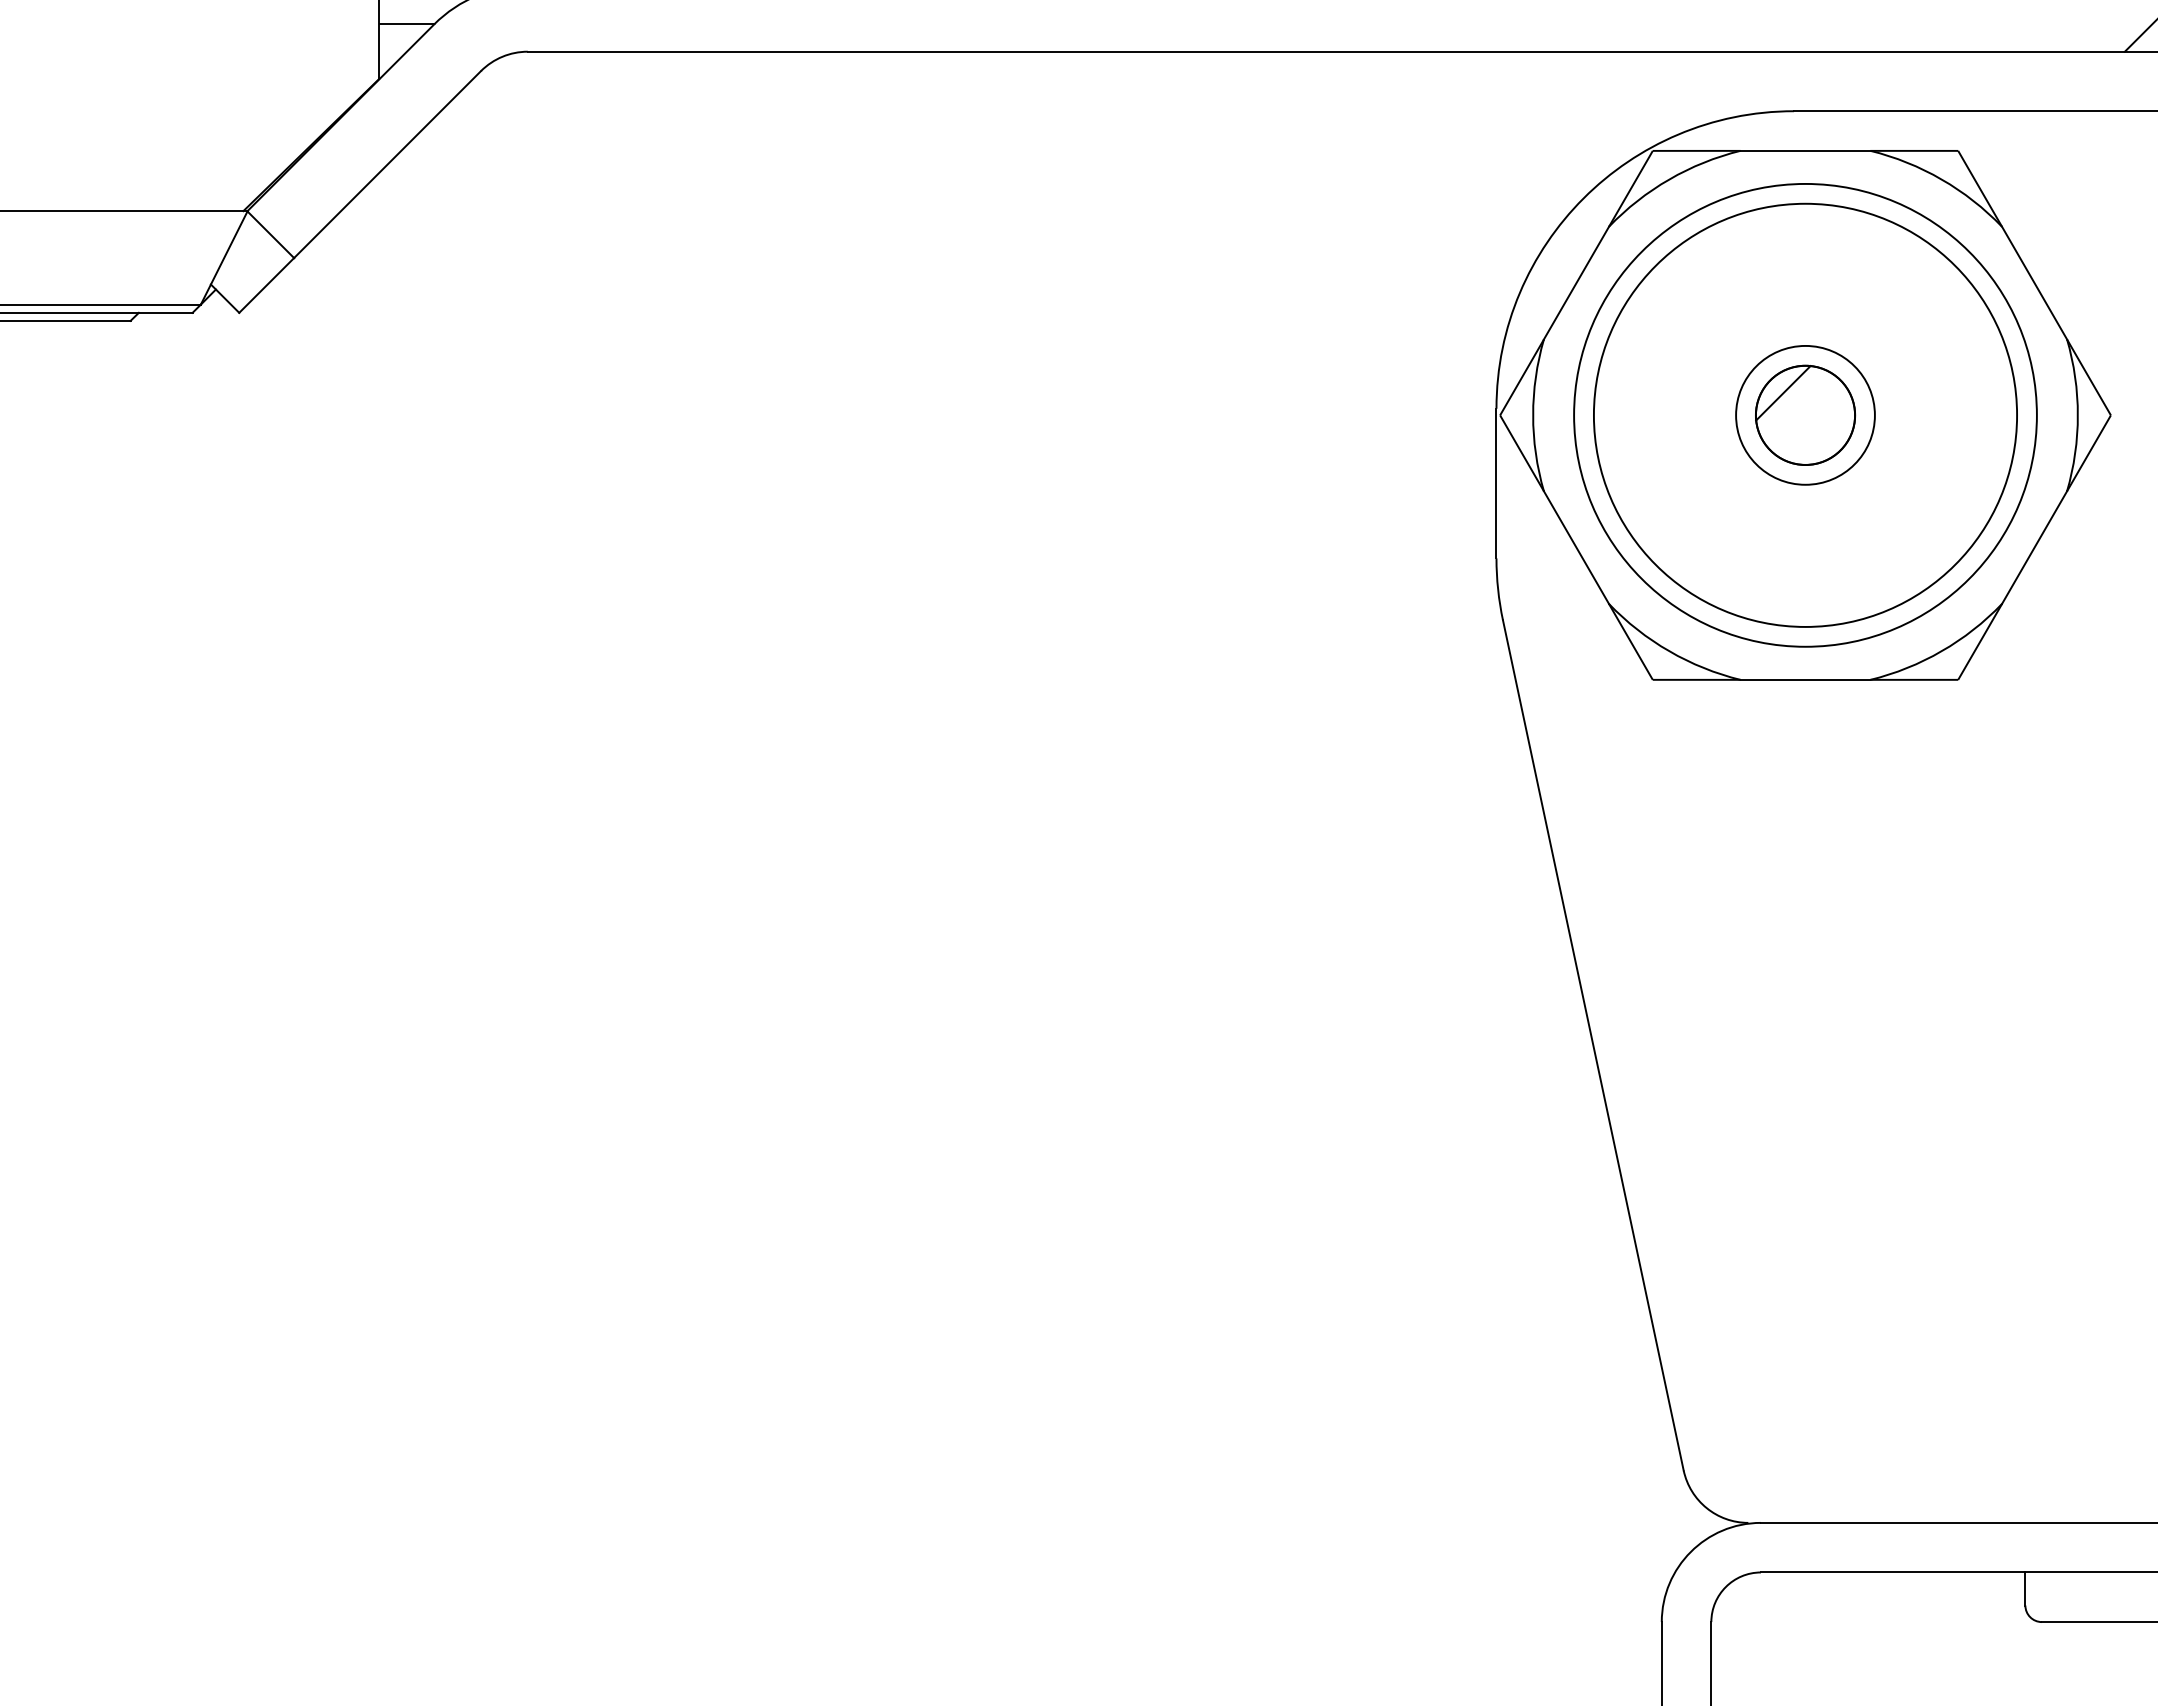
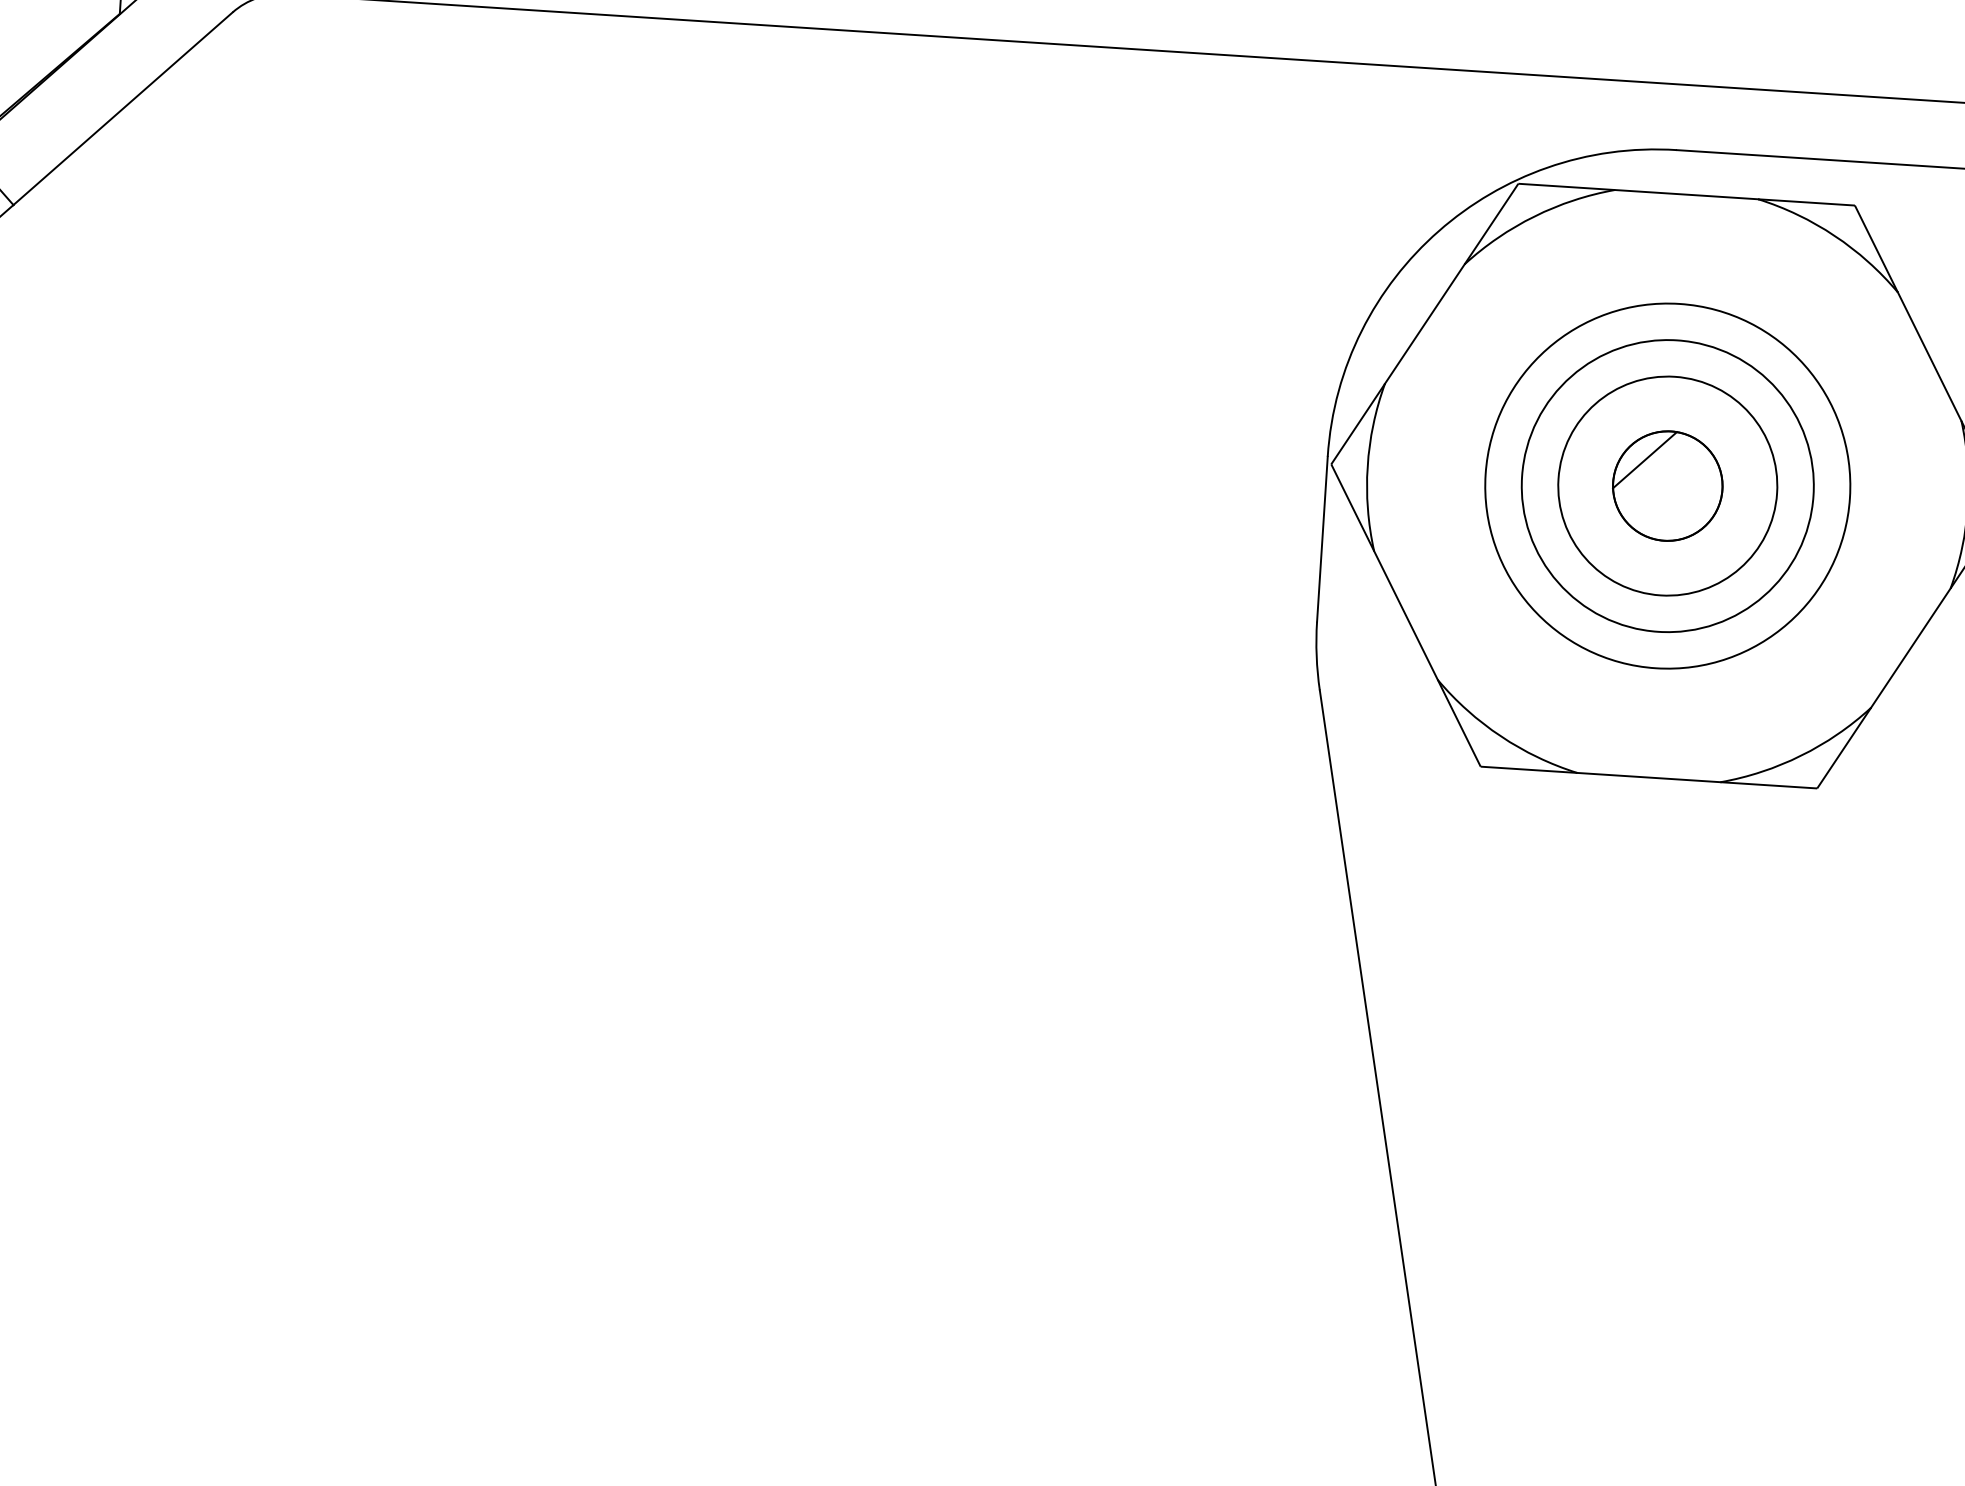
circle: (1805, 415) -> (1667, 486), size x0.62
circle: (1805, 415) -> (1667, 486), size x0.71
circle: (1805, 415) -> (1667, 486), size x1.43

